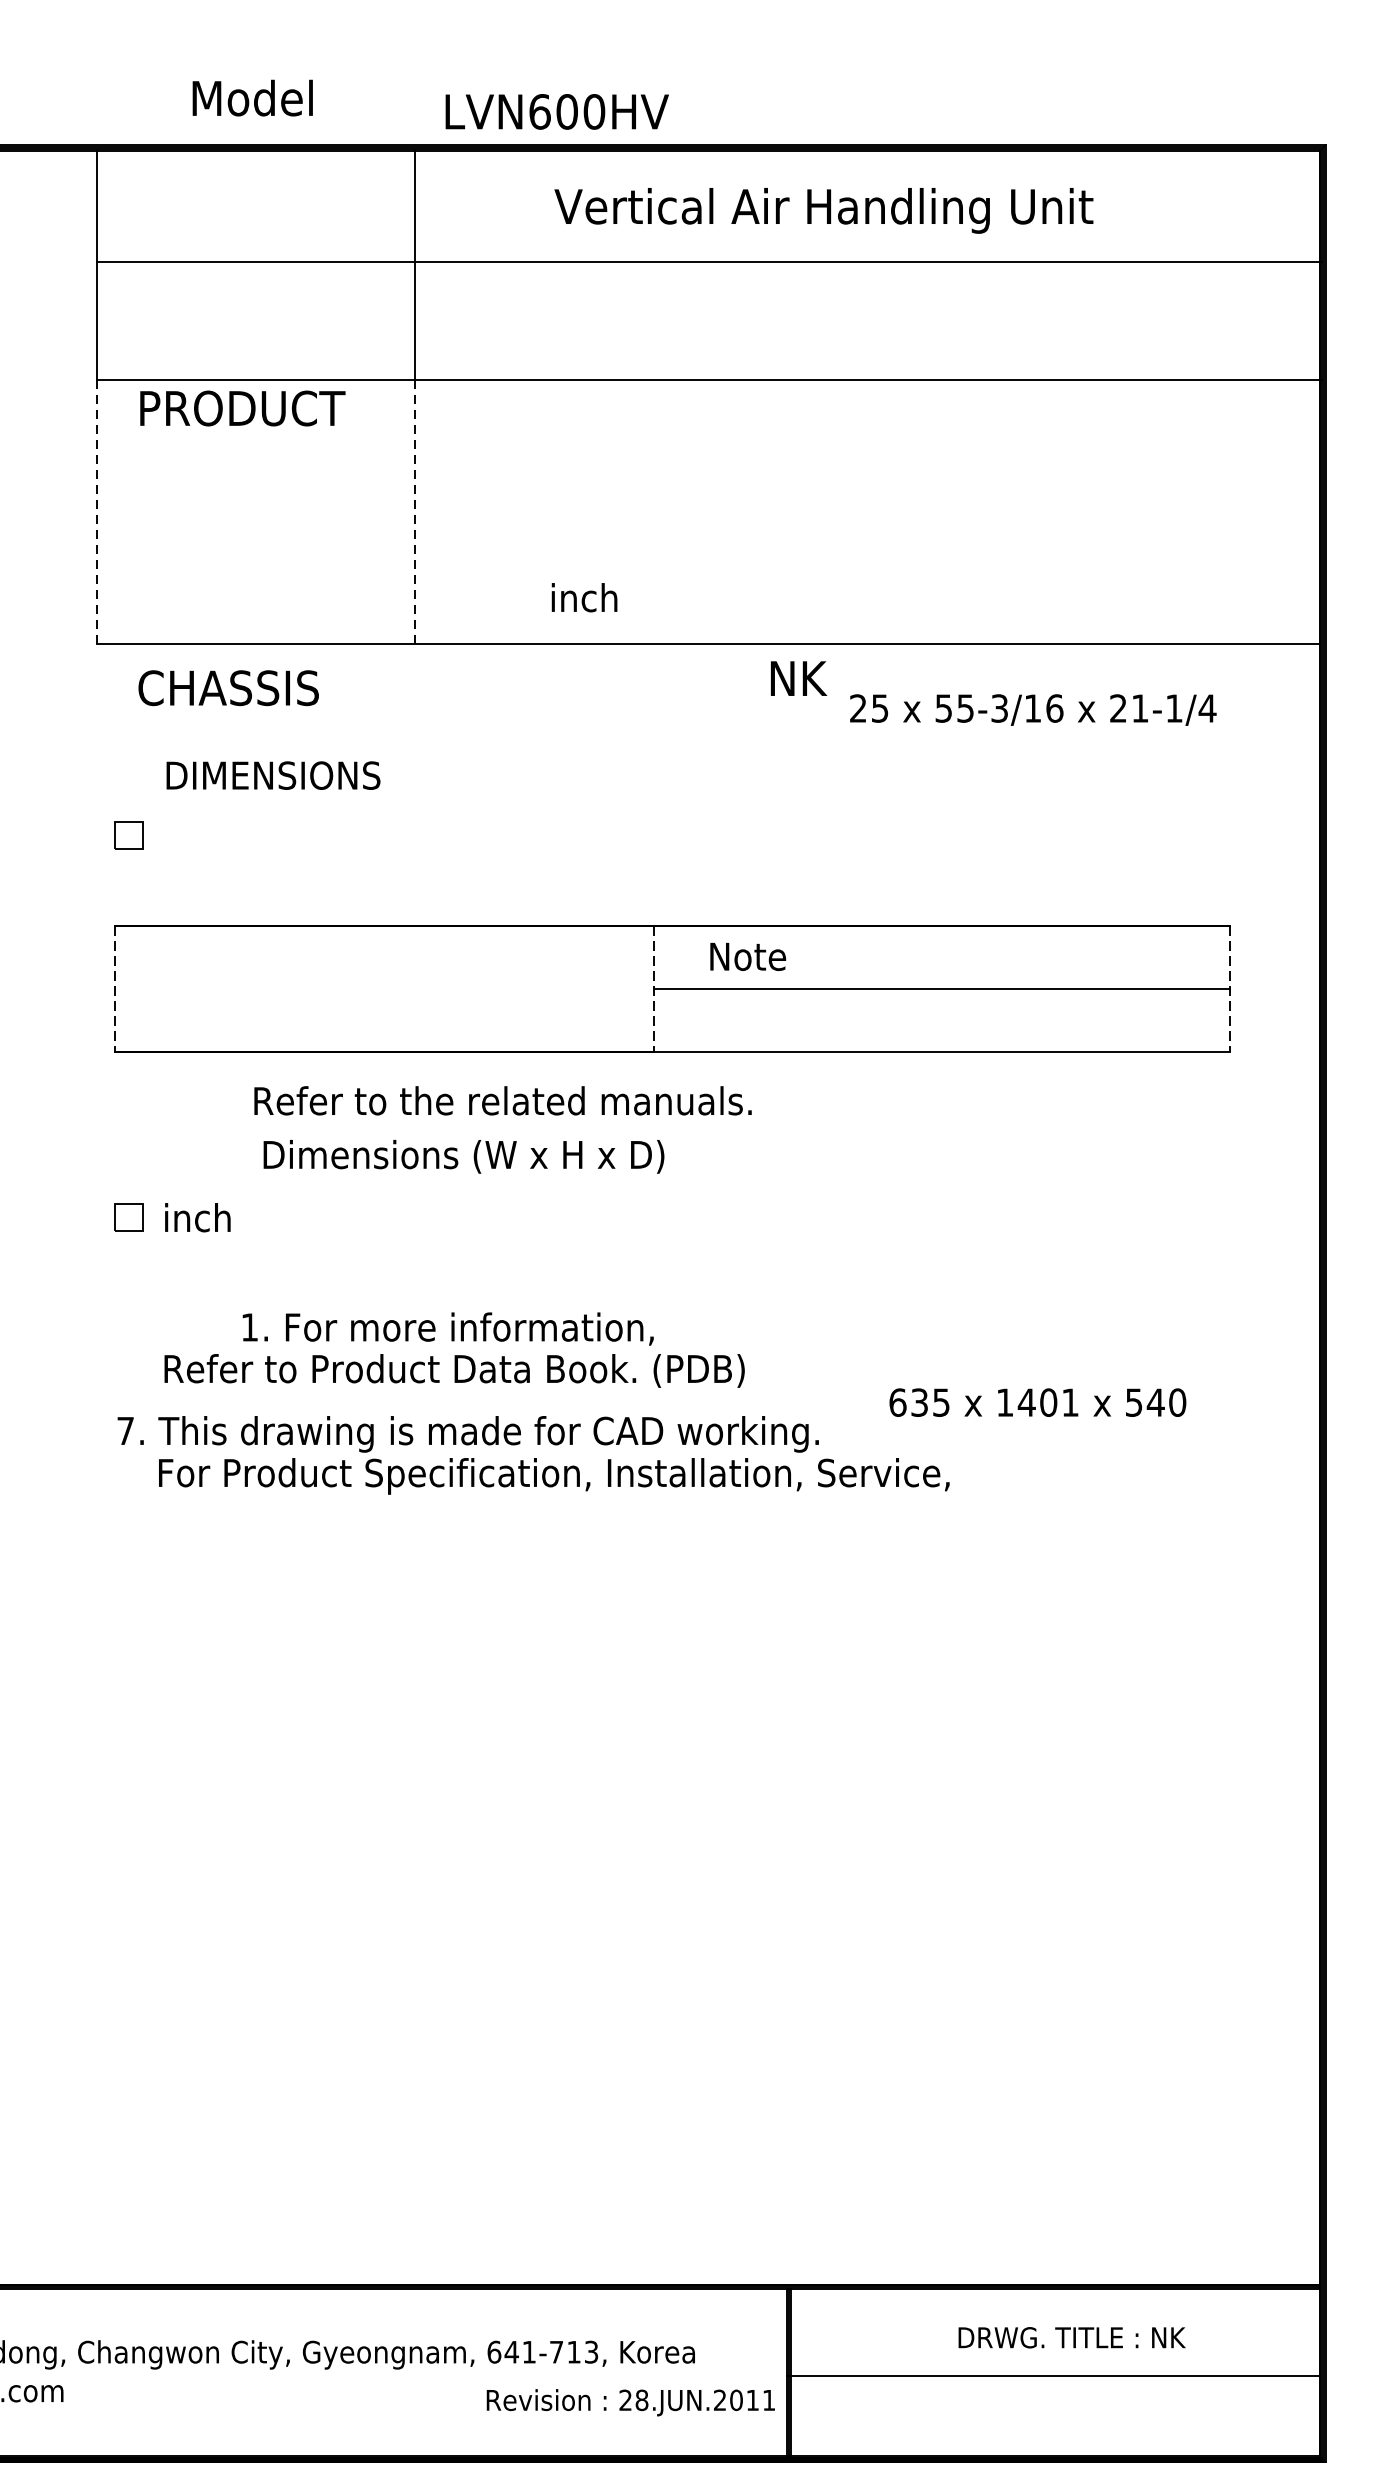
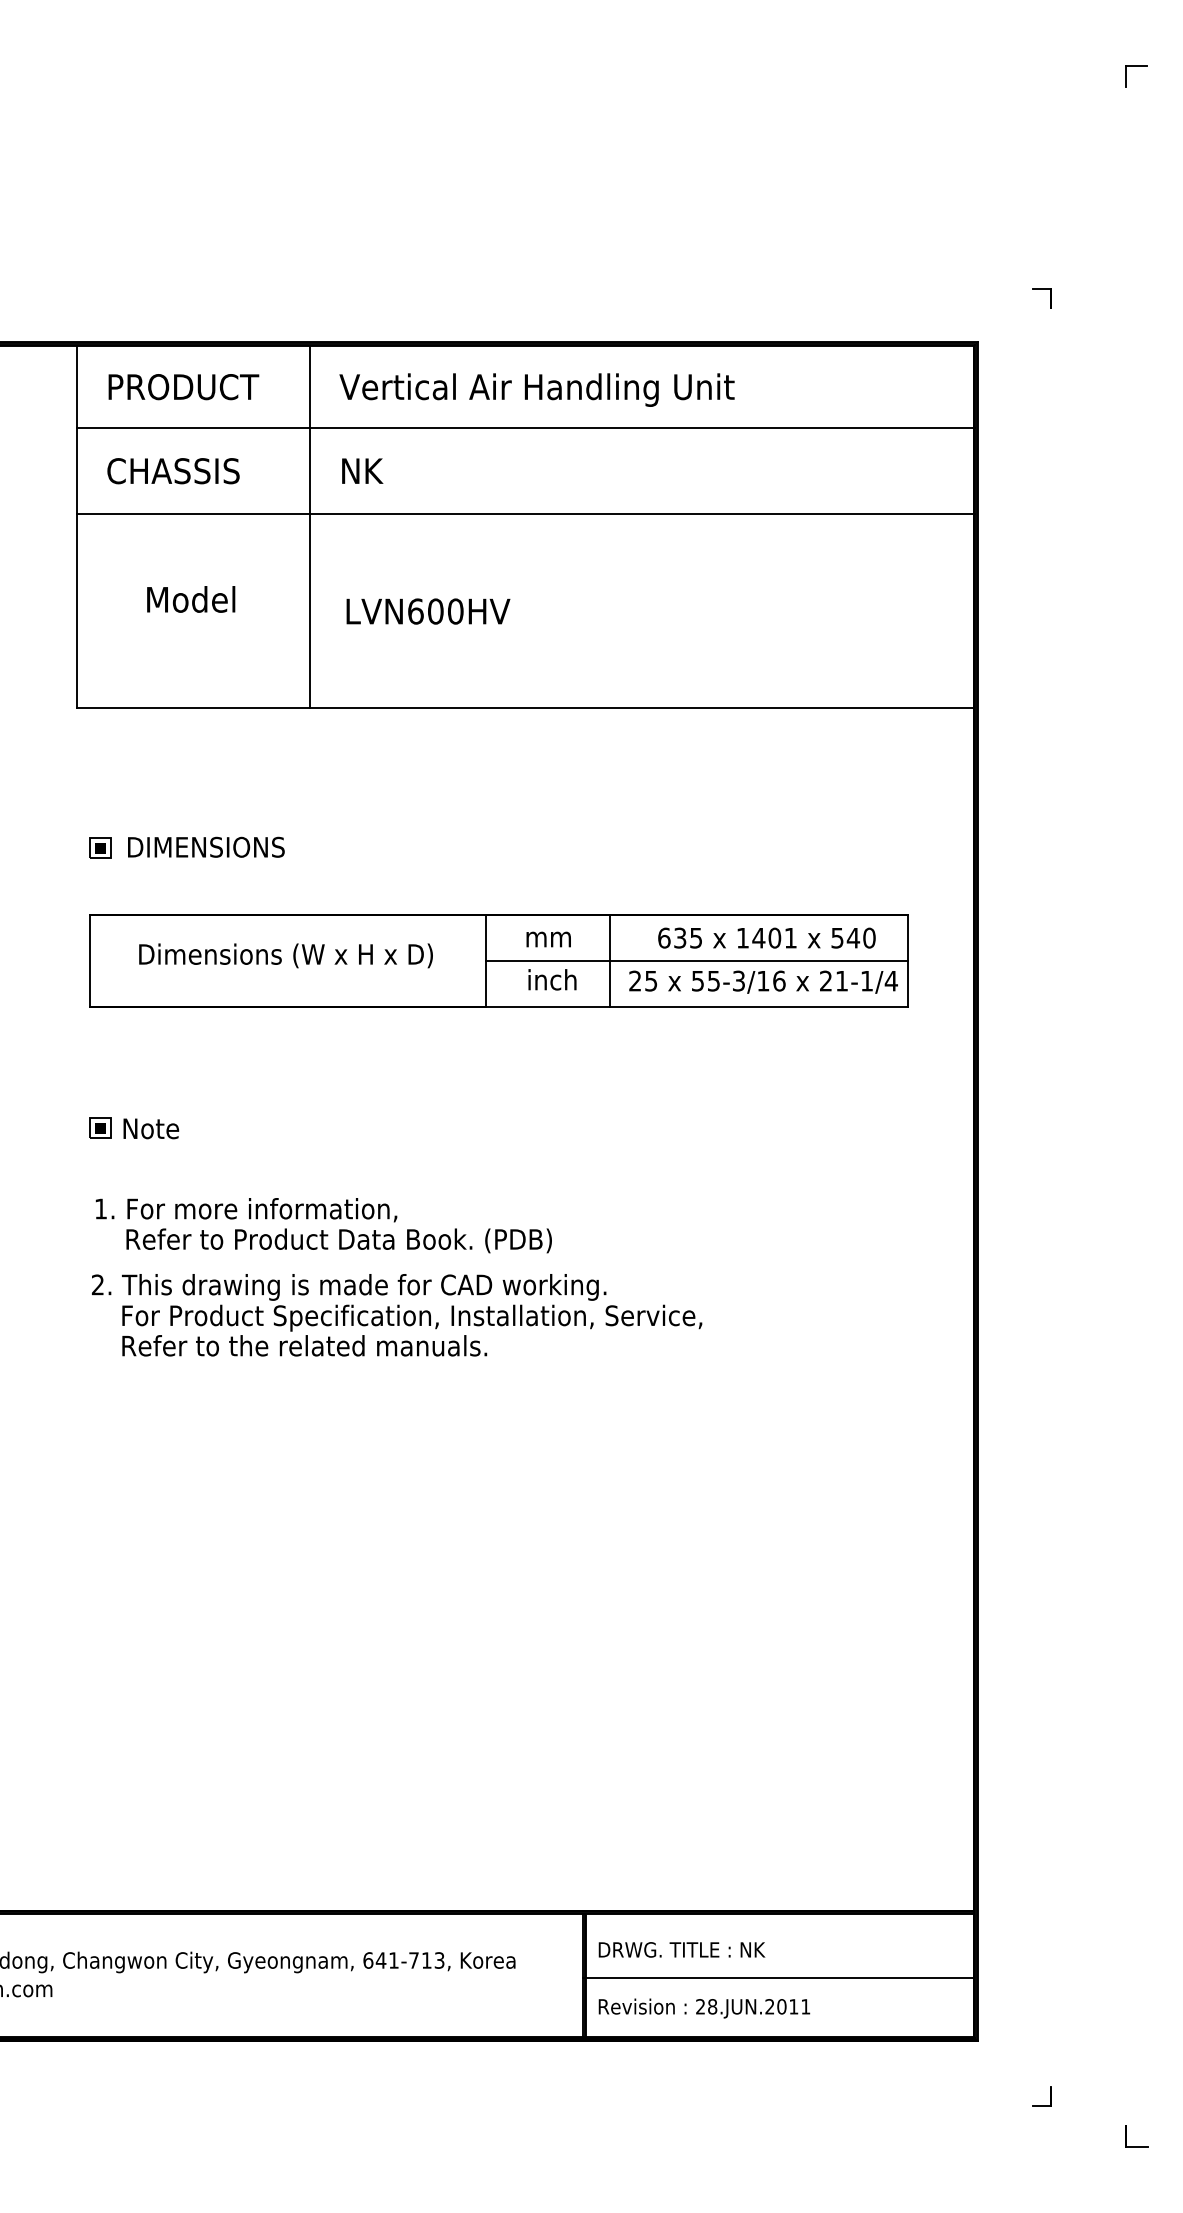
text: (253, 98) -> (191, 599), moved
text: (557, 111) -> (428, 611), moved
text: (823, 209) -> (536, 389), moved
text: (242, 409) -> (183, 387), moved
line: (96, 512) -> (76, 611), dashed -> solid
line: (415, 512) -> (310, 611), dashed -> solid
text: (584, 597) -> (552, 979), moved
text: (798, 677) -> (362, 470), moved
text: (228, 688) -> (173, 471), moved
text: (1033, 709) -> (763, 981), moved
text: (273, 774) -> (206, 846), moved
fill: (129, 834) -> (100, 847), added
text: (748, 957) -> (554, 937), Note -> mm
line: (115, 988) -> (90, 960), dashed -> solid
line: (654, 988) -> (485, 960), dashed -> solid
line: (823, 988) -> (609, 960), added
line: (1229, 988) -> (907, 960), dashed -> solid
text: (502, 1100) -> (304, 1345), moved
text: (463, 1156) -> (285, 955), moved
fill: (129, 1216) -> (100, 1127), added
text: (198, 1217) -> (151, 1128), inch -> Note
text: (448, 1329) -> (246, 1210), moved
text: (1037, 1401) -> (766, 937), moved
text: (125, 1430) -> (97, 1284), 7. -> 2.
text: (1071, 2337) -> (681, 1949), moved
text: (630, 2402) -> (704, 2008), moved

